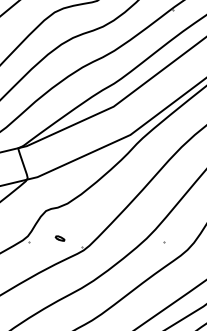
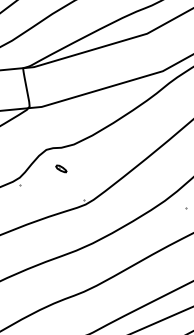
part: (59, 238) -> (60, 168), moved

